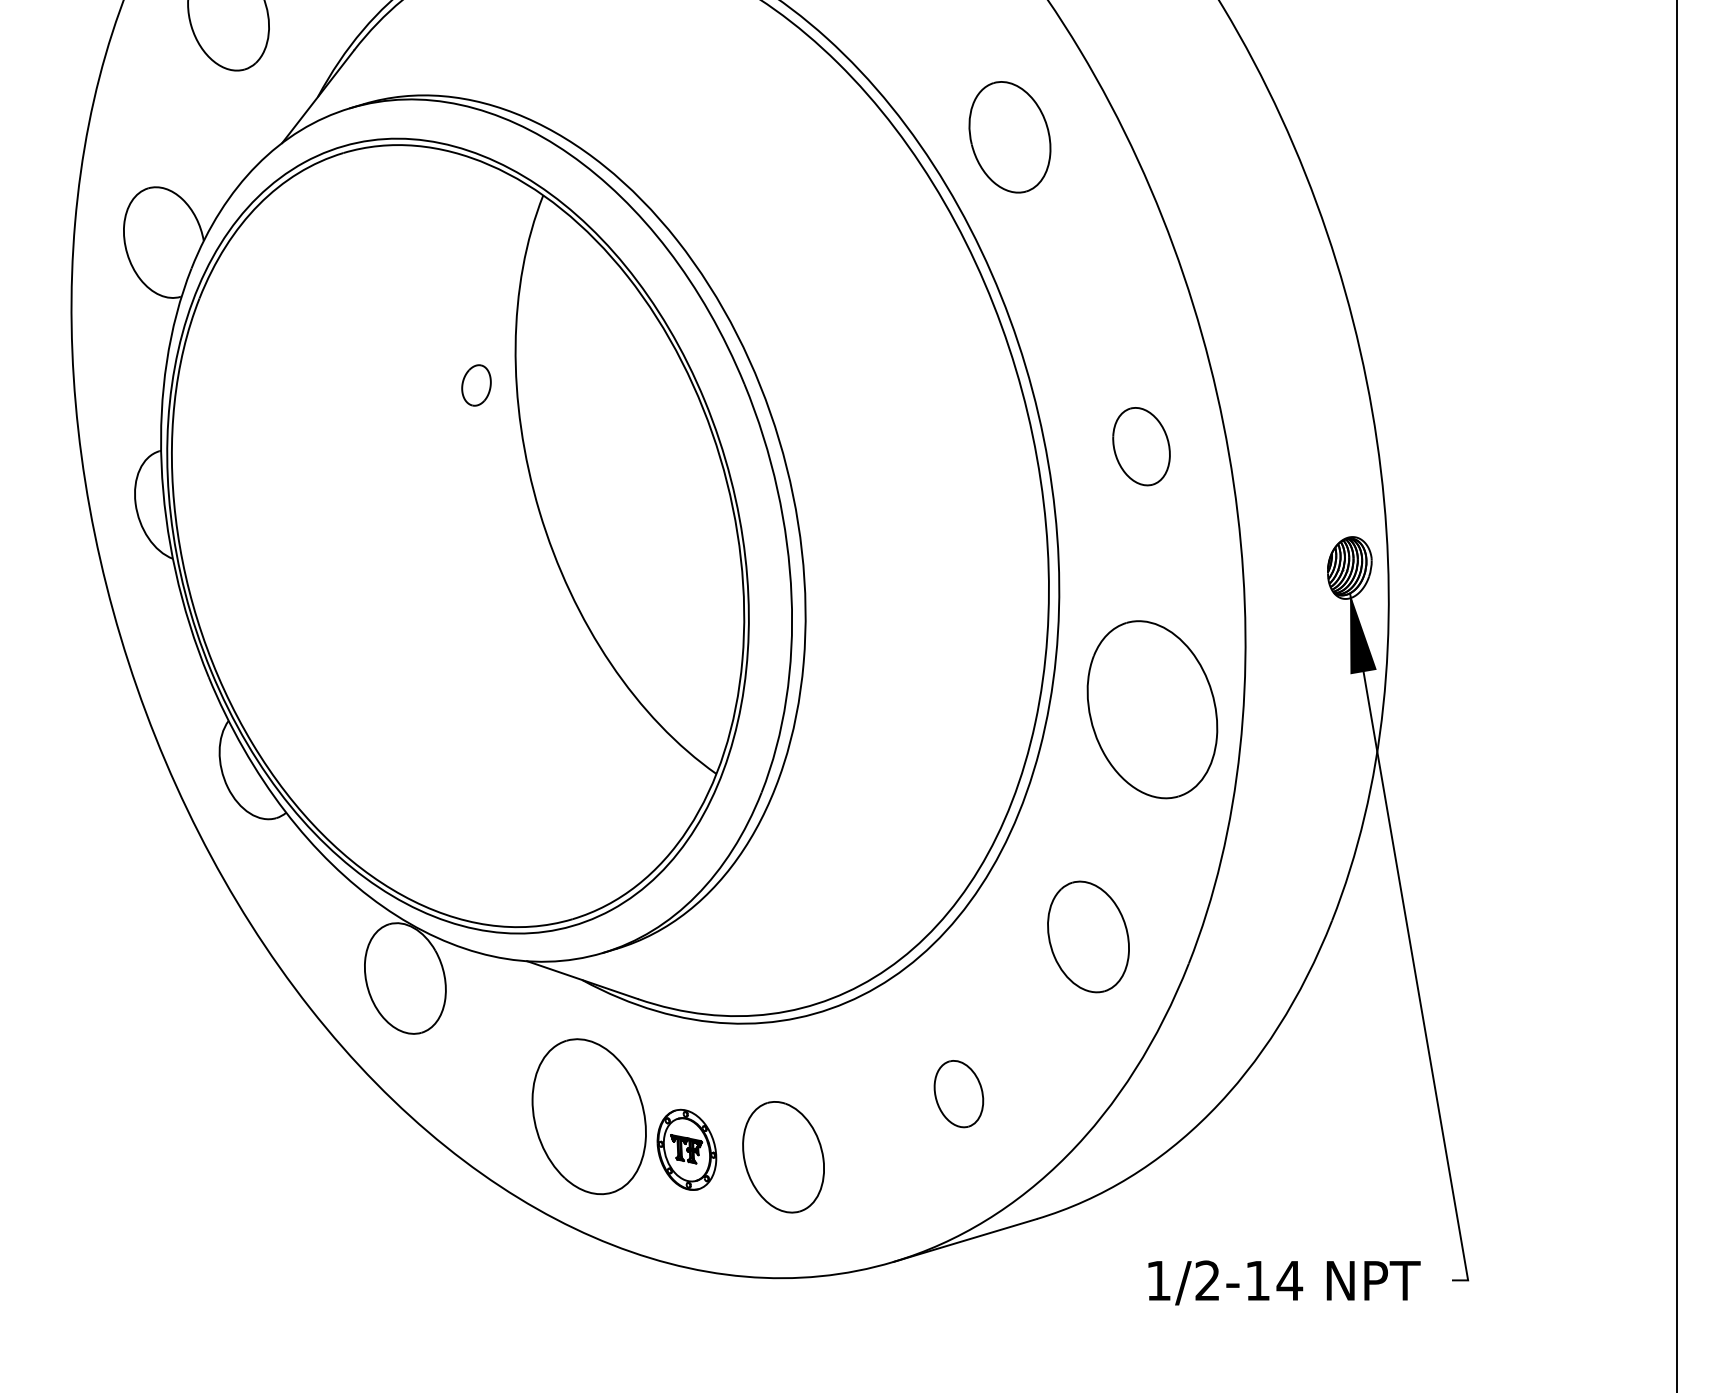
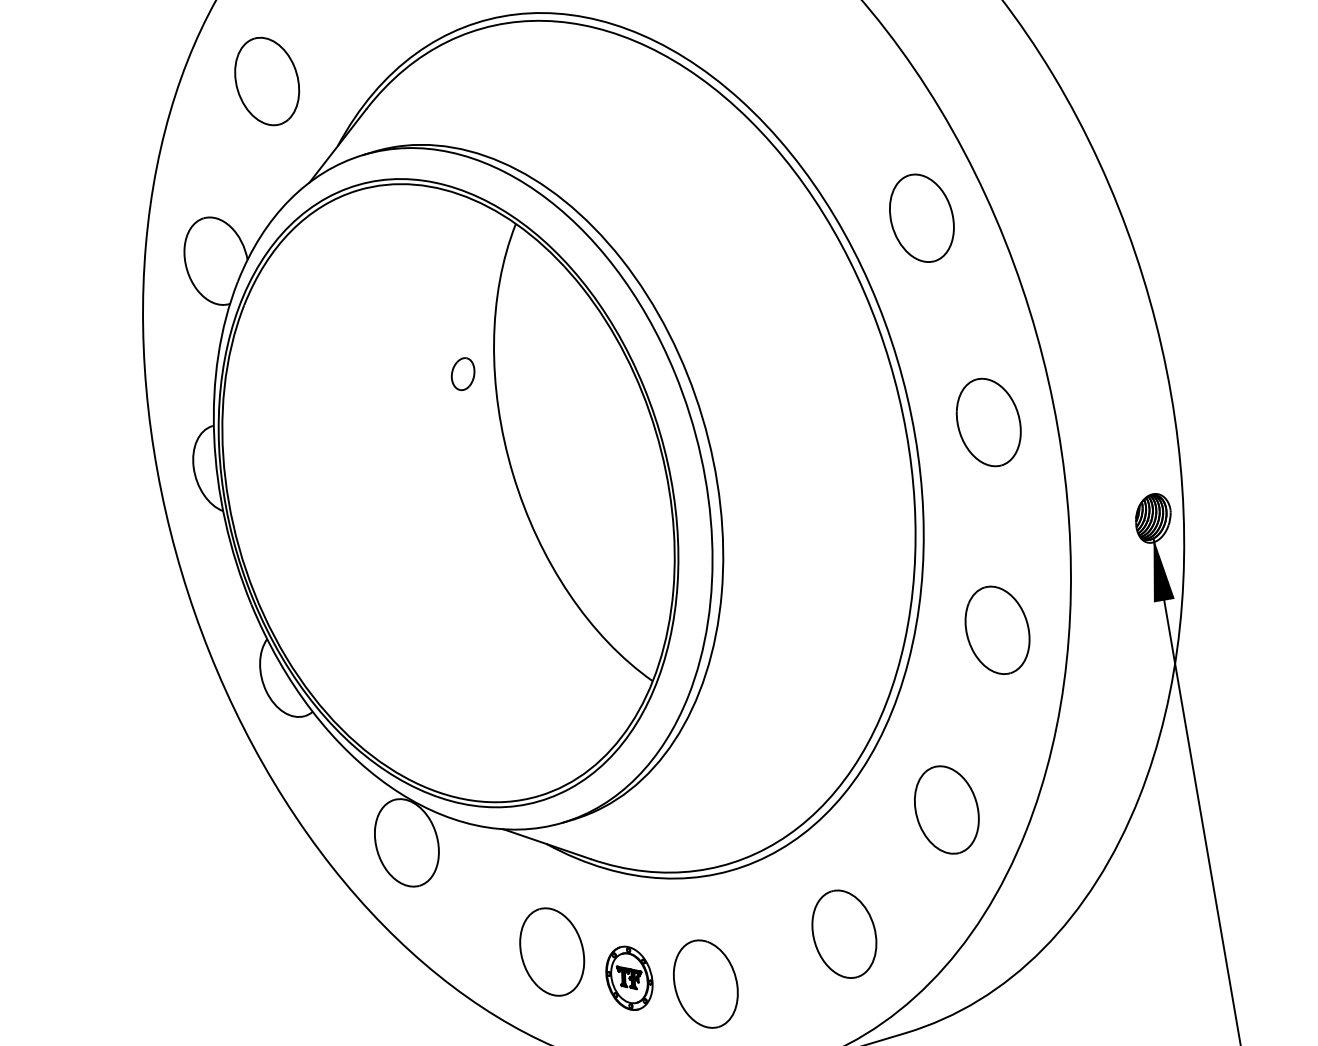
part: (1009, 137) -> (921, 218), moved
part: (1141, 446) -> (988, 422), size x1.43
part: (1152, 709) -> (997, 630), size x0.62
part: (958, 1093) -> (844, 933), size x1.67
part: (588, 1116) -> (551, 951), size x0.71

